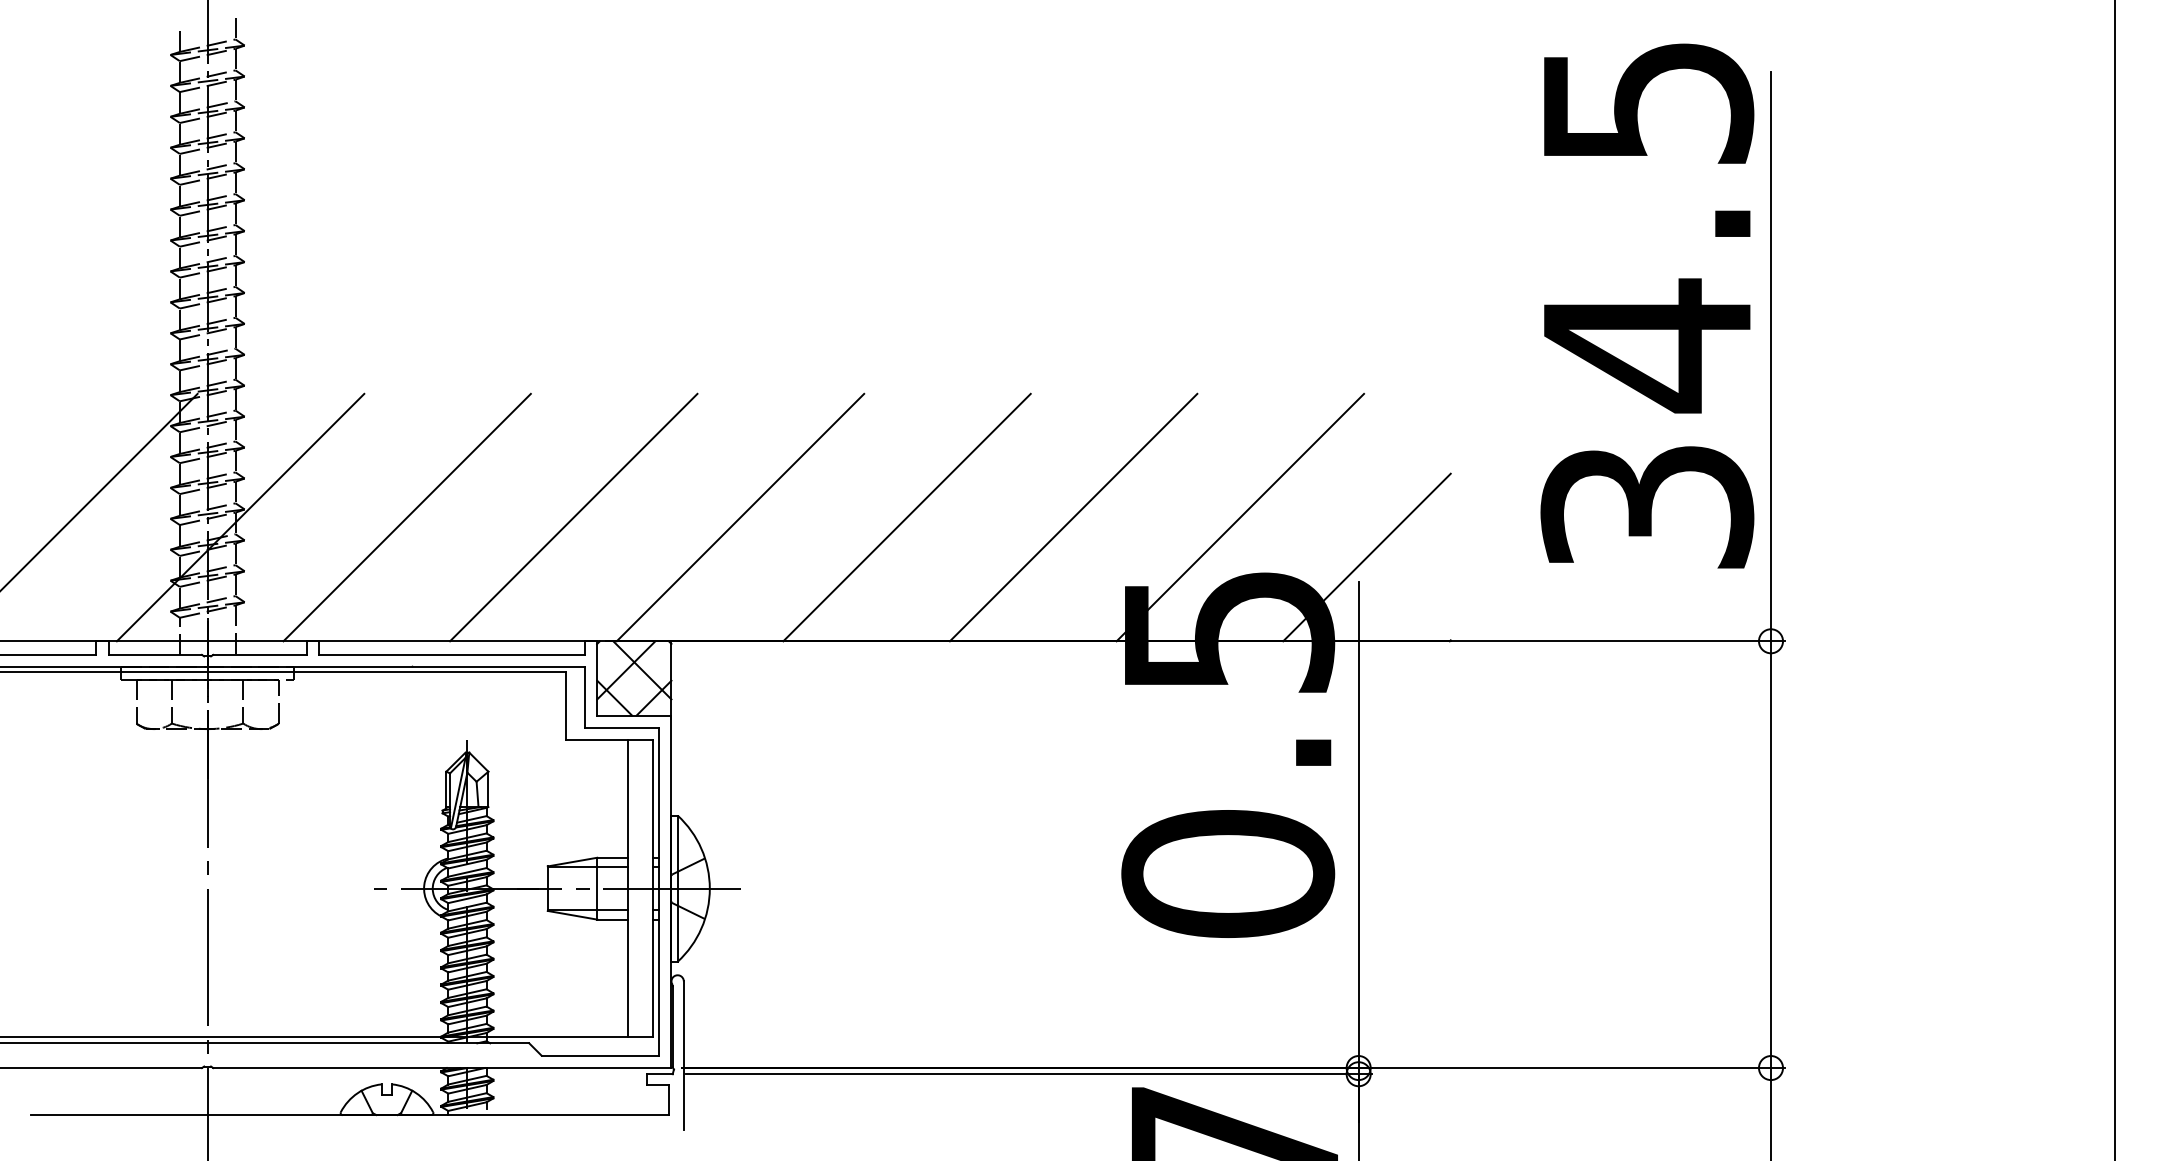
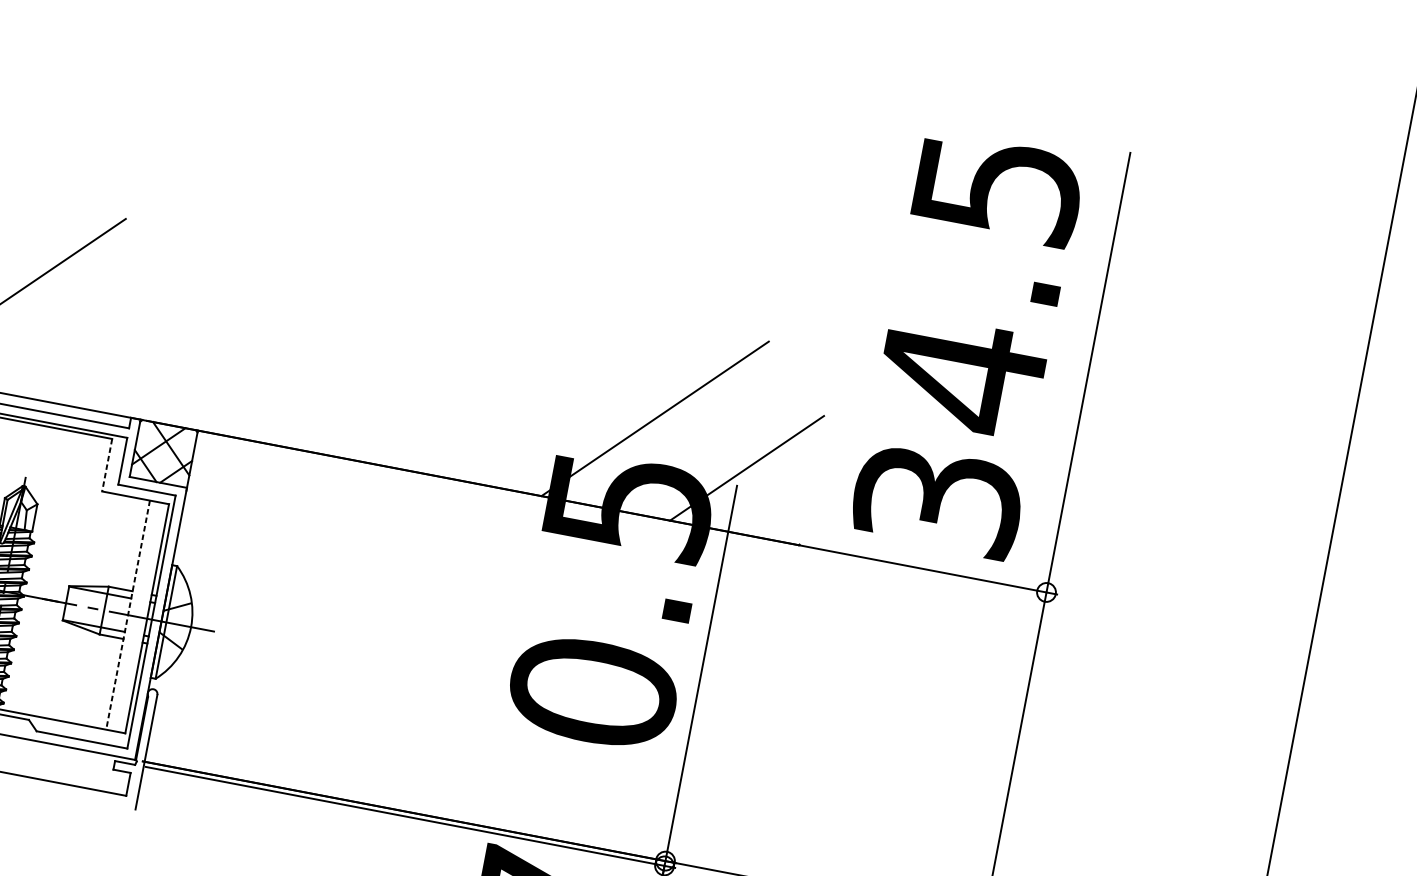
text: (1647, 305) -> (967, 344), moved
line: (573, 517) -> (140, 320), removed
line: (740, 517) -> (269, 345), removed
line: (906, 517) -> (397, 369), removed
line: (1073, 517) -> (526, 394), removed
line: (566, 706) -> (107, 465), solid -> dashed
line: (628, 889) -> (128, 615), solid -> dashed

